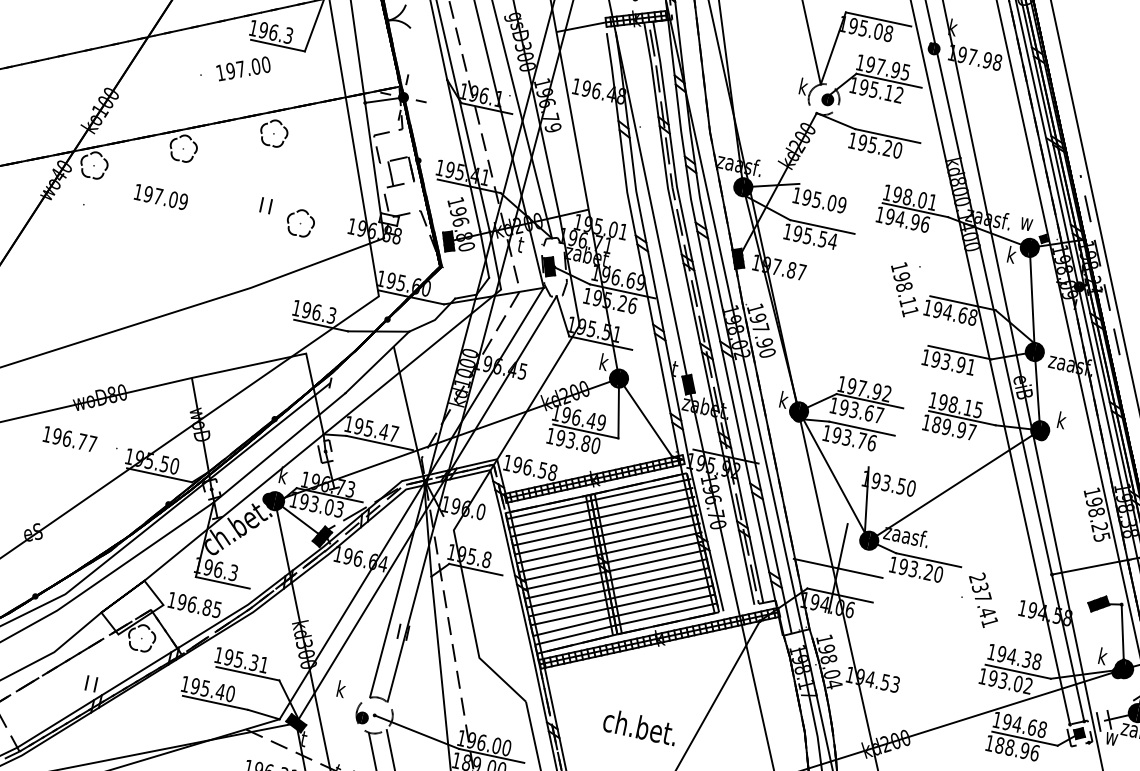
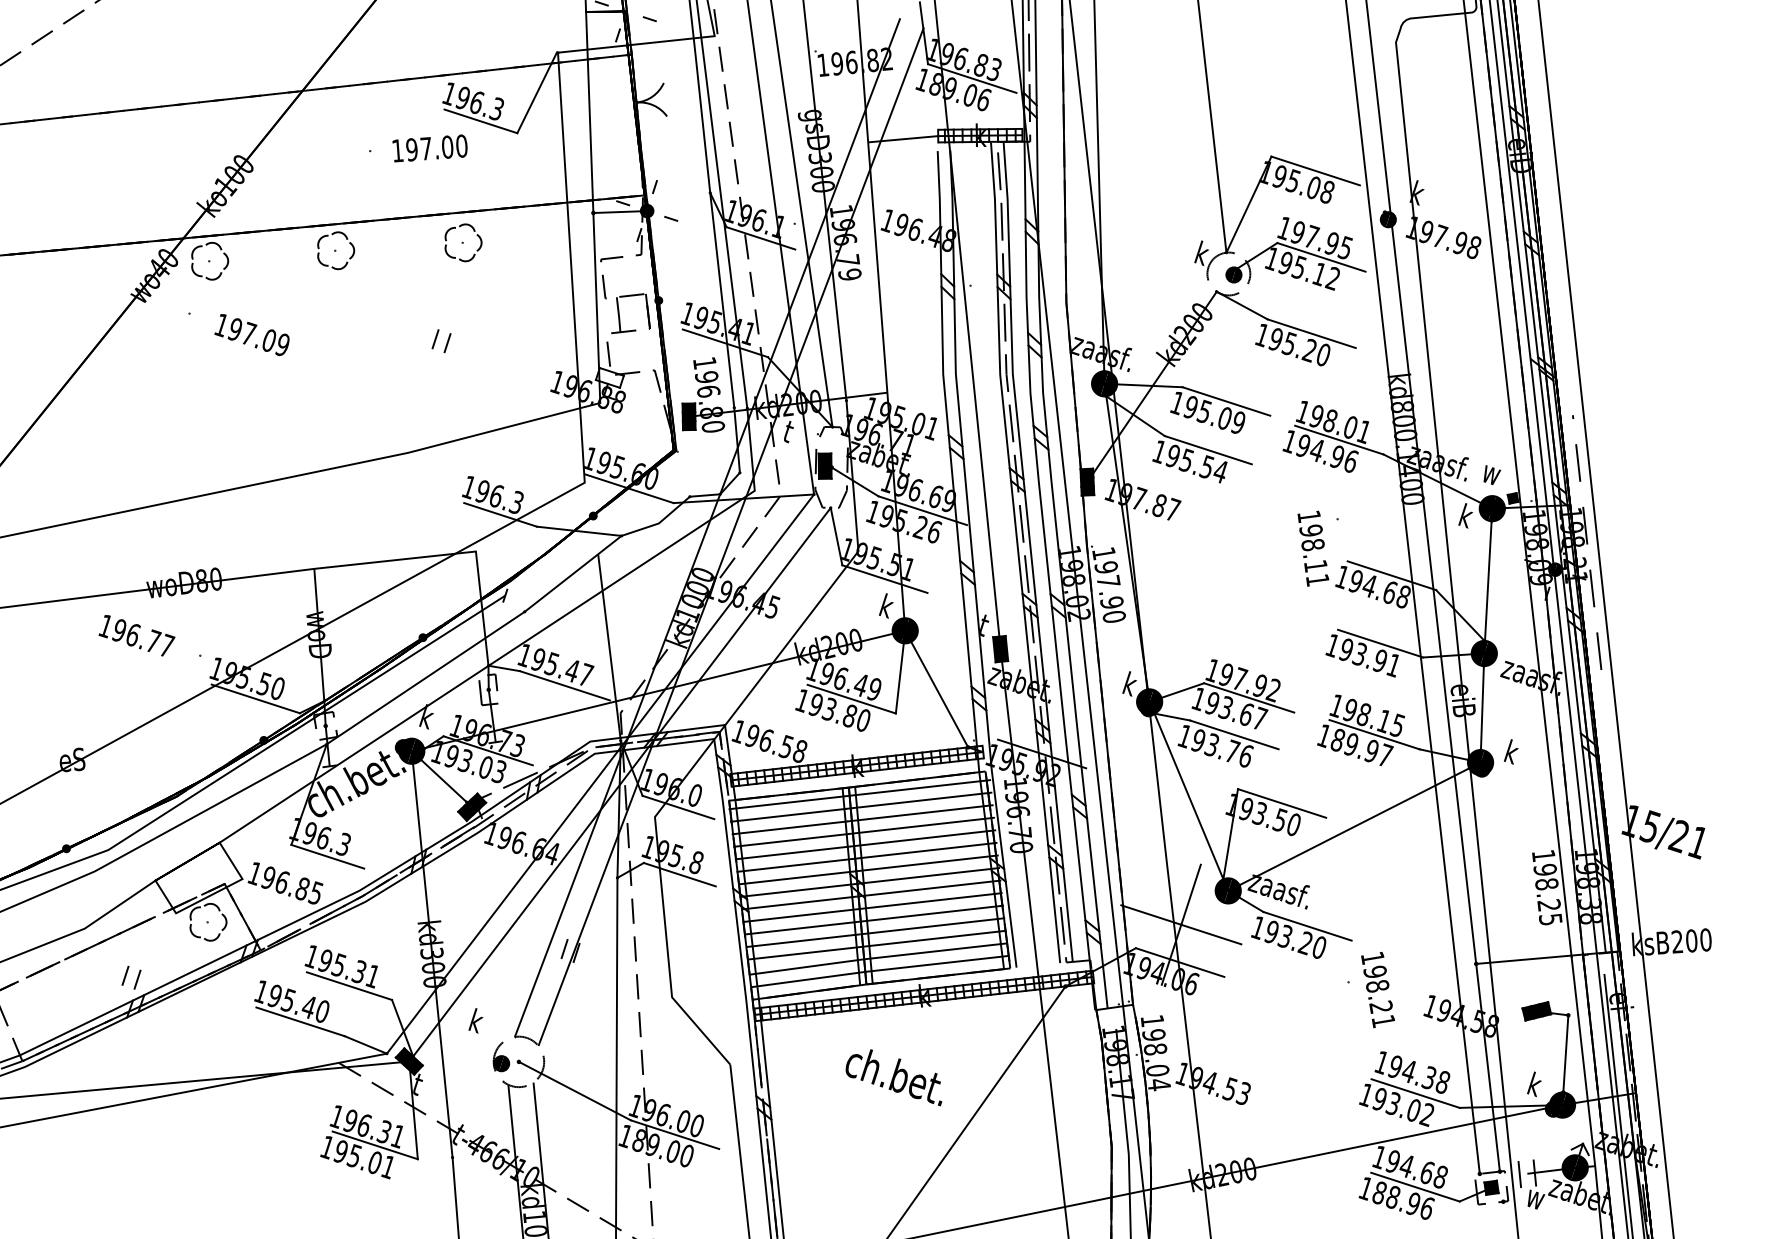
line: (831, 190) -> (1226, 401), added
text: (160, 197) -> (251, 335), moved
part: (301, 223) -> (487, 370), removed
line: (901, 474) -> (1282, 803), added
line: (469, 521) -> (678, 807), added
text: (982, 595) -> (1376, 982), 237.41 -> 198.21
text: (638, 729) -> (893, 1077), moved

